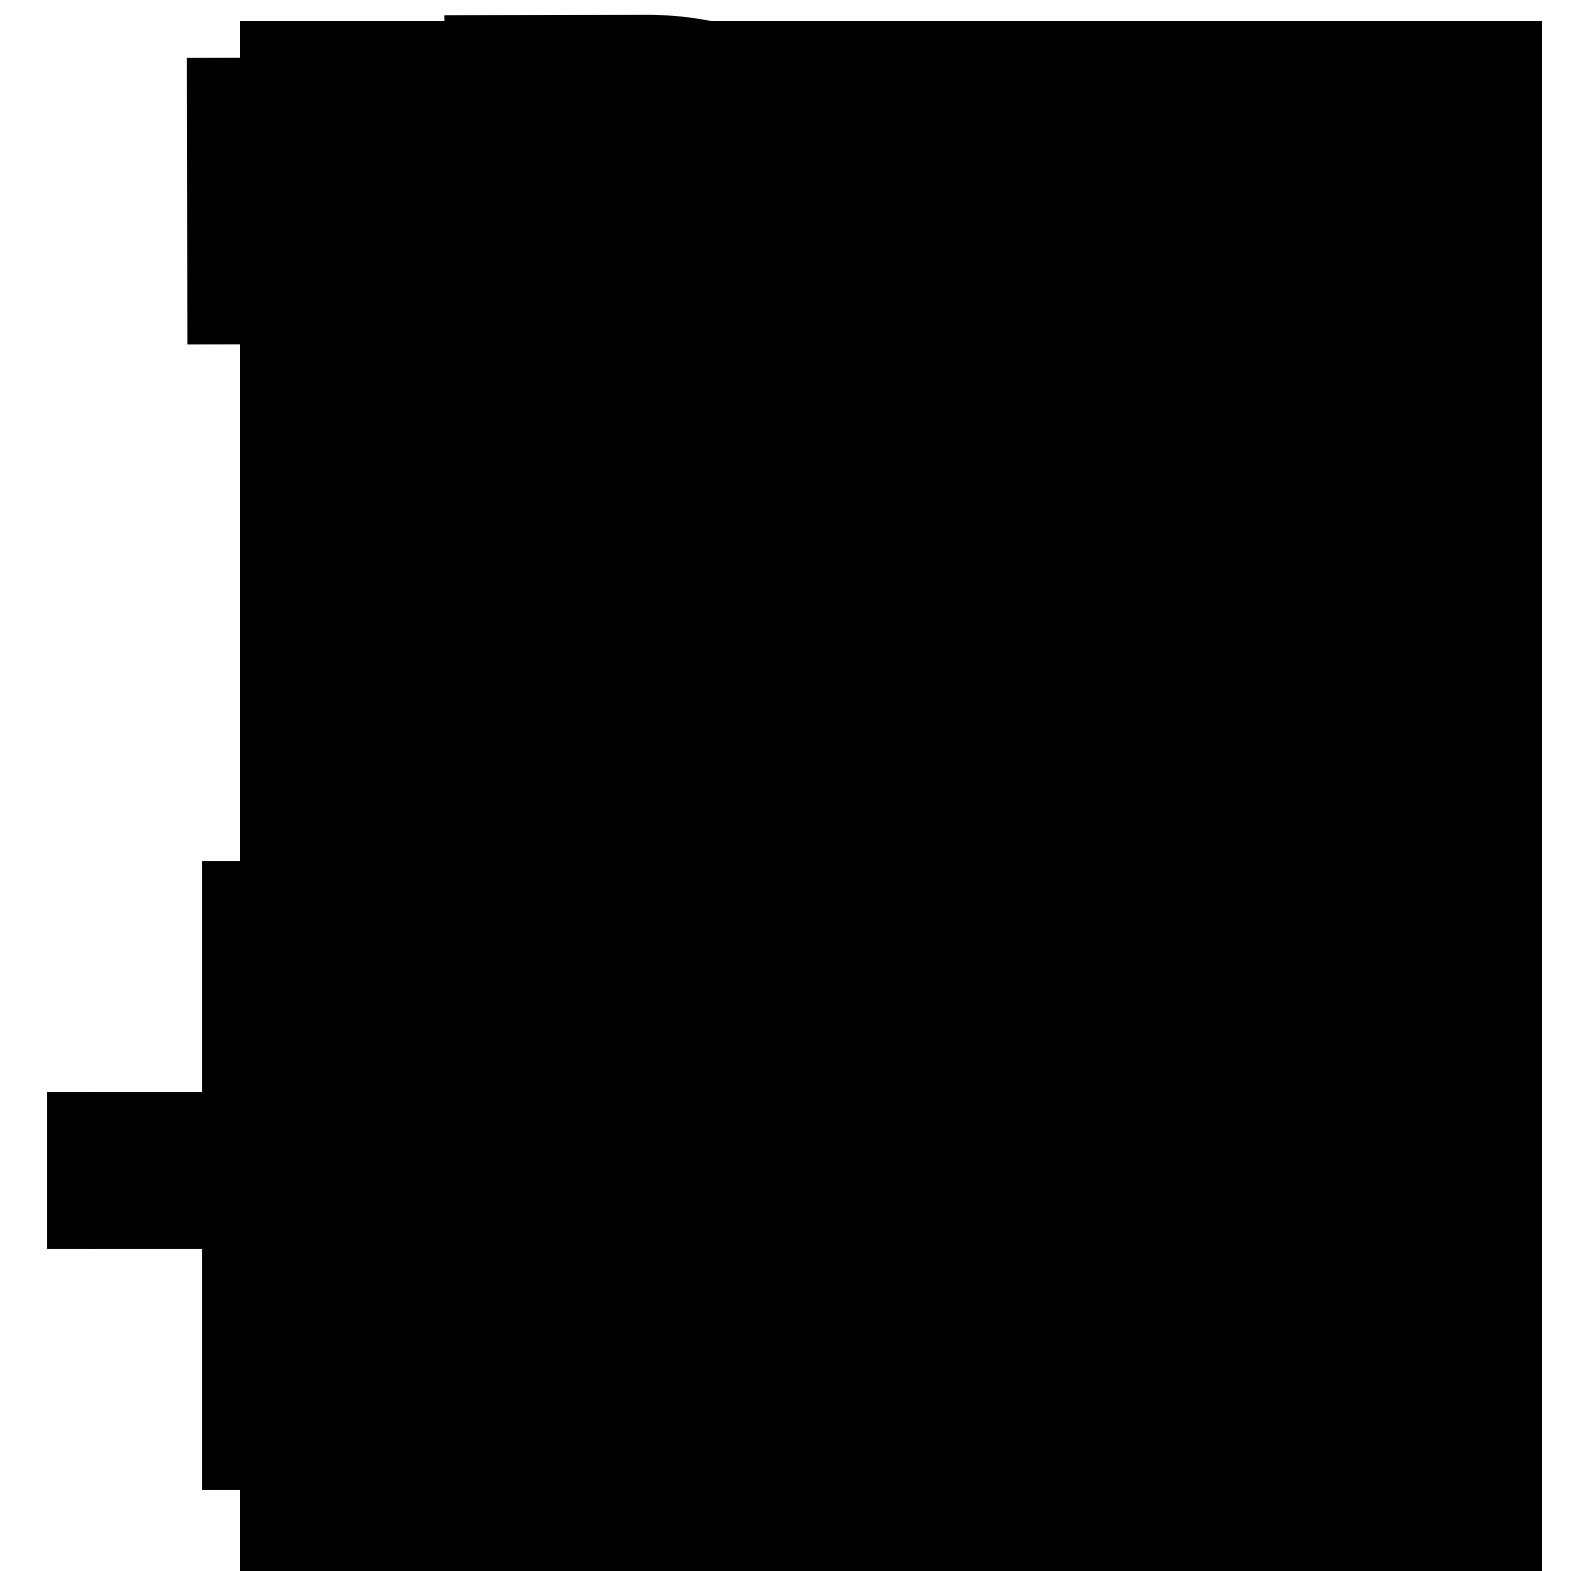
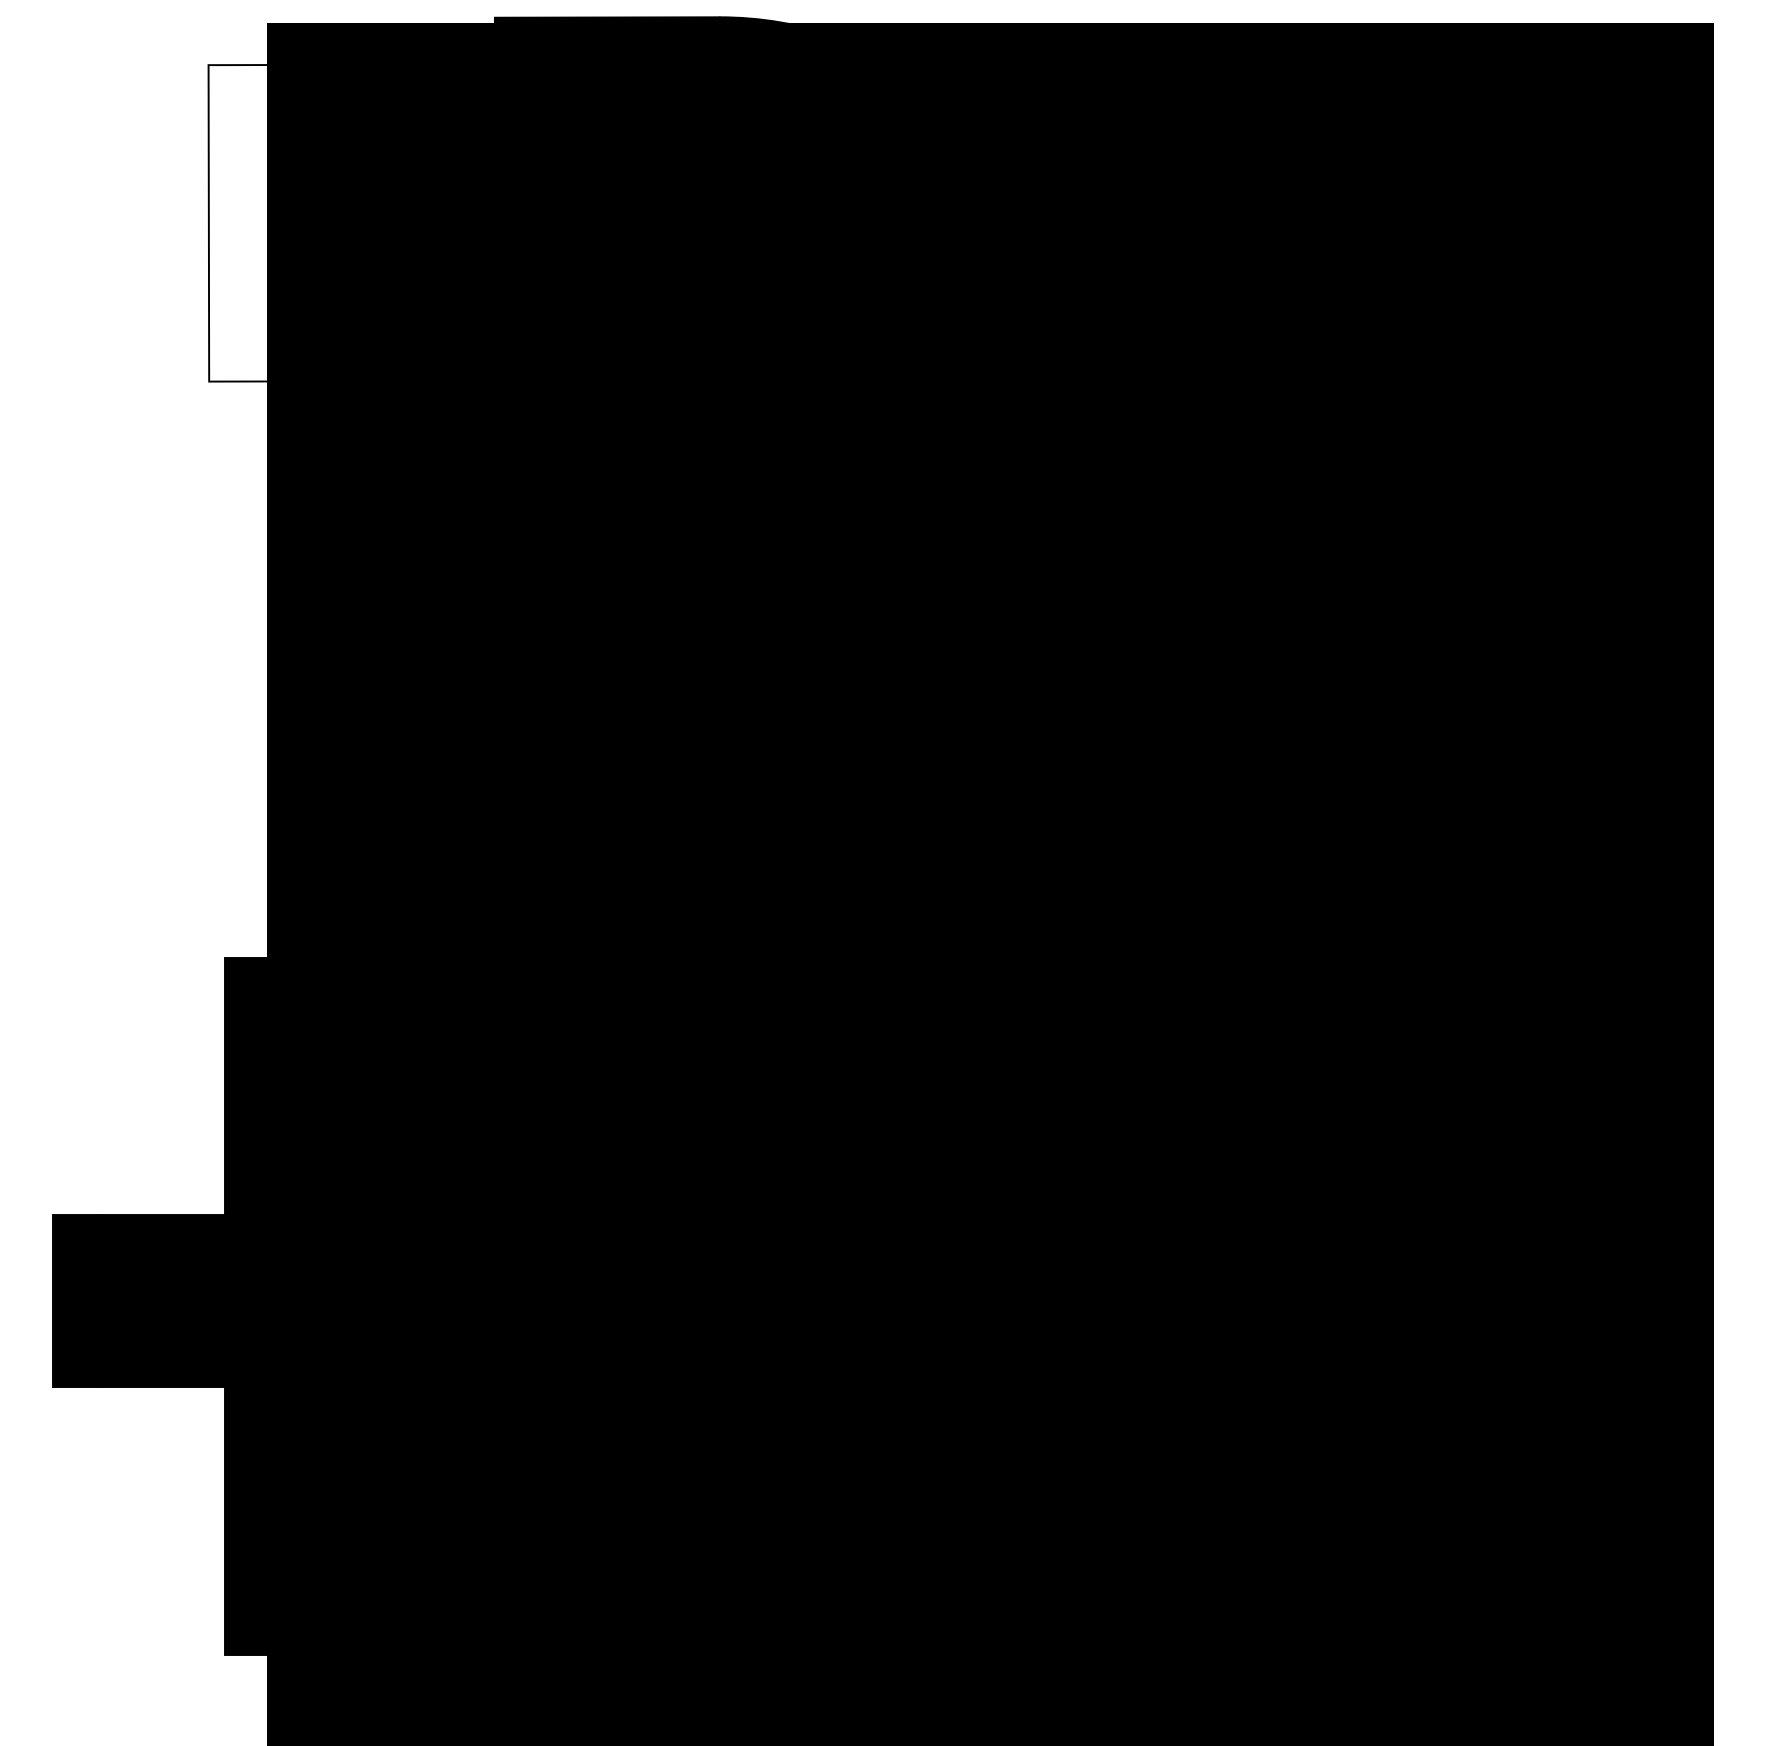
fill: (213, 201) -> (237, 223), removed

